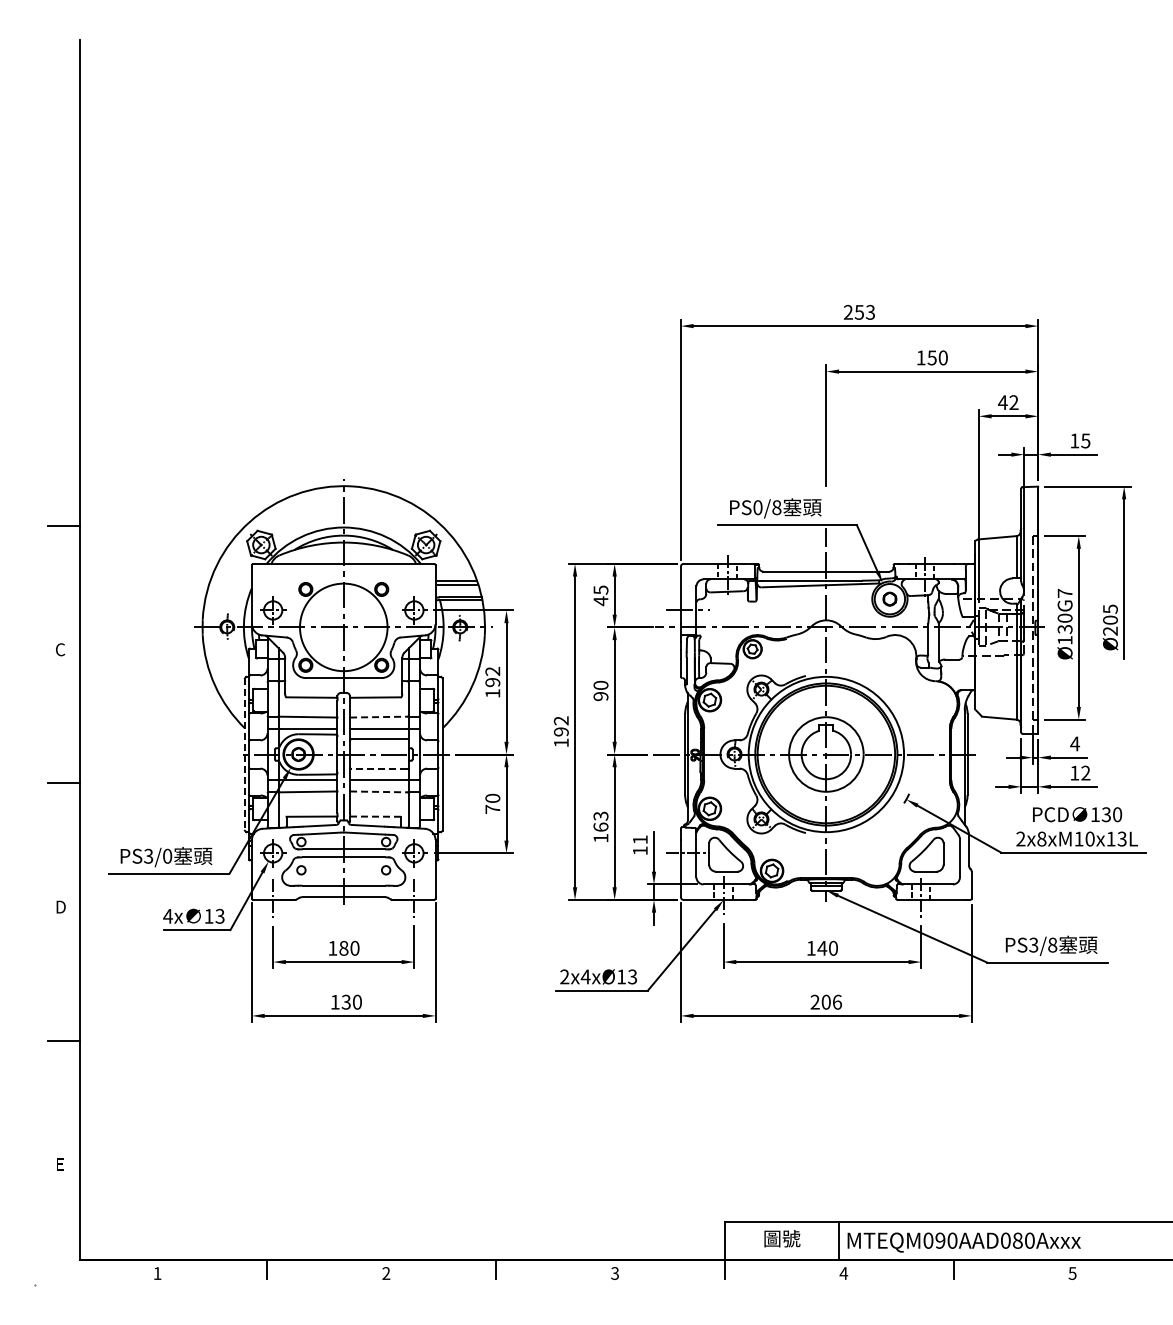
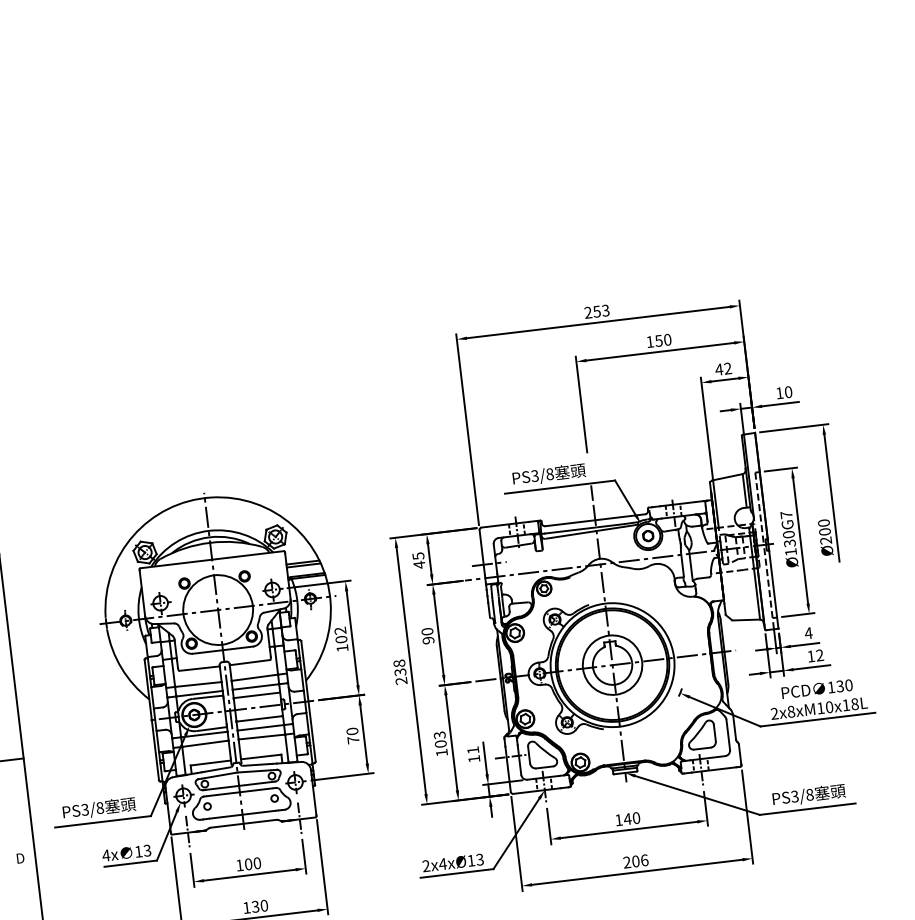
text: (1085, 440) -> (788, 391), 15 -> 10
text: (757, 507) -> (534, 475), PS0/8 -> PS3/8
text: (1110, 608) -> (823, 522), Ø205 -> Ø200
text: (492, 682) -> (341, 639), 192 -> 102
line: (379, 717) -> (254, 678), dashed -> solid
text: (560, 731) -> (399, 672), 192 -> 238
line: (244, 755) -> (151, 720), dashed -> solid
line: (378, 768) -> (259, 718), dashed -> solid
line: (379, 791) -> (261, 736), dashed -> solid
line: (375, 816) -> (261, 756), dashed -> solid
text: (600, 826) -> (440, 743), 163 -> 103
text: (1121, 838) -> (854, 703), 2x8xM10x13L -> 2x8xM10x18L
text: (167, 856) -> (100, 808), PS3/0 -> PS3/8
text: (343, 948) -> (248, 864), 180 -> 100

